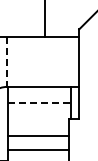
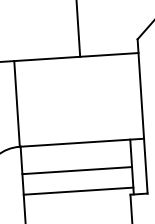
line: (7, 62) -> (17, 104), dashed -> solid
line: (39, 102) -> (77, 170), dashed -> solid
line: (39, 114) -> (78, 191), added

